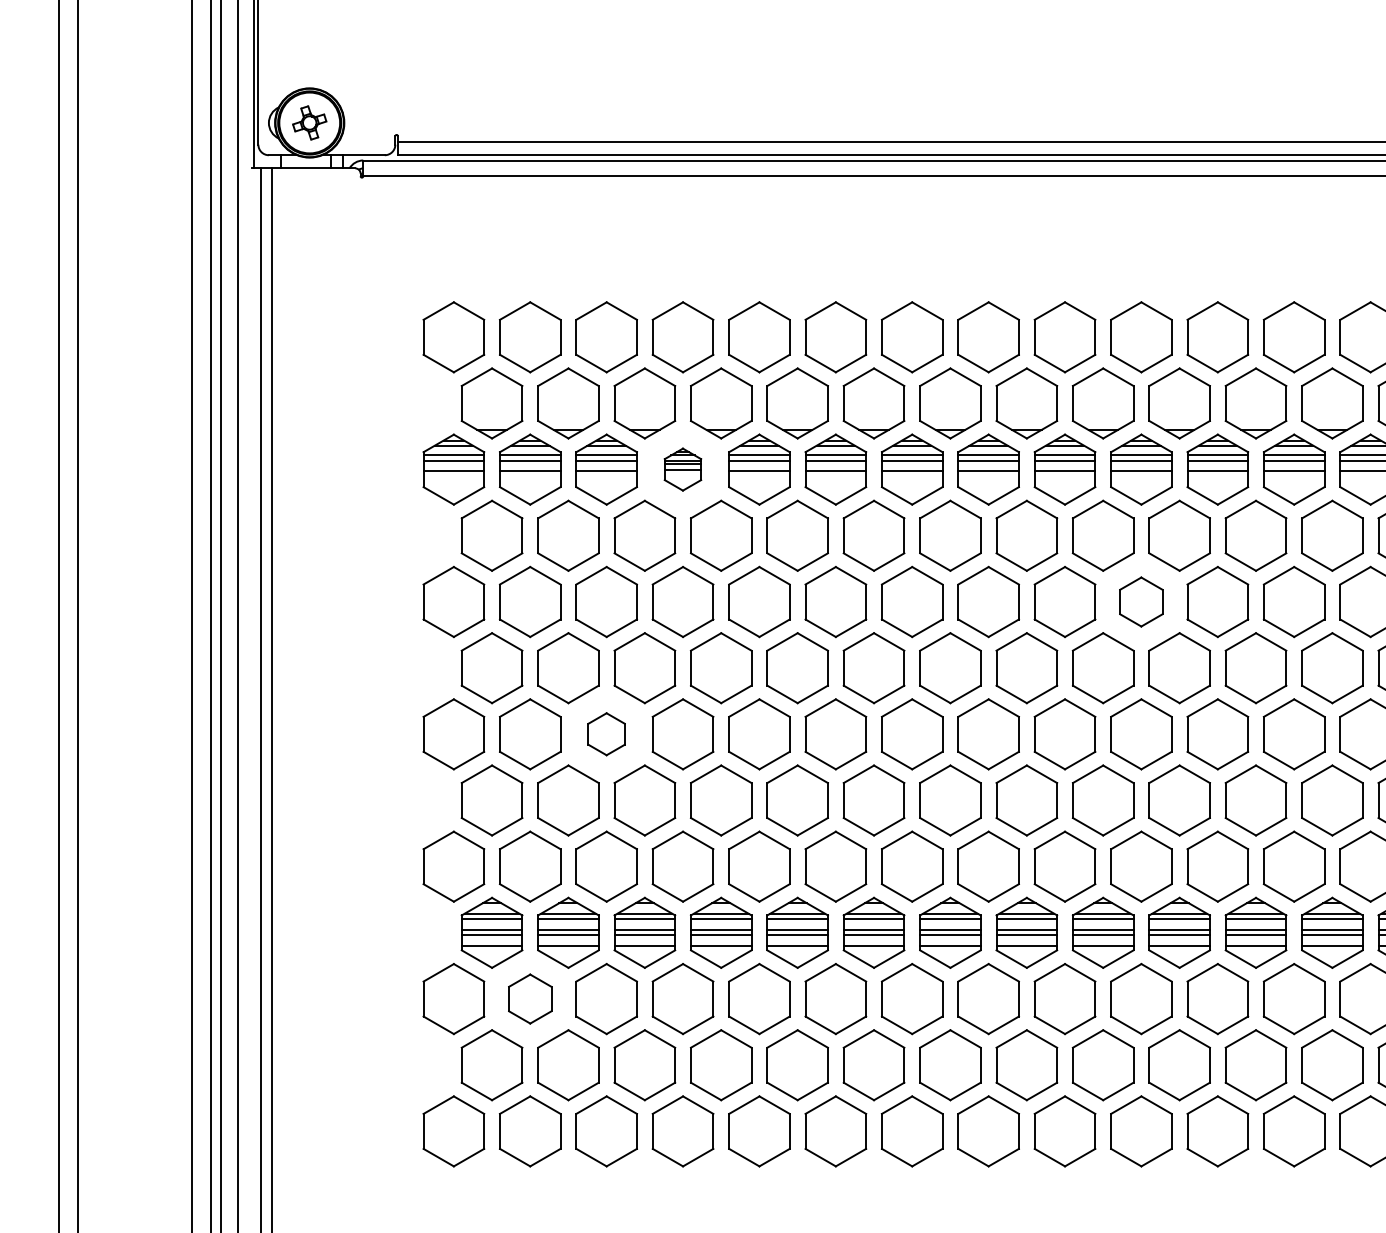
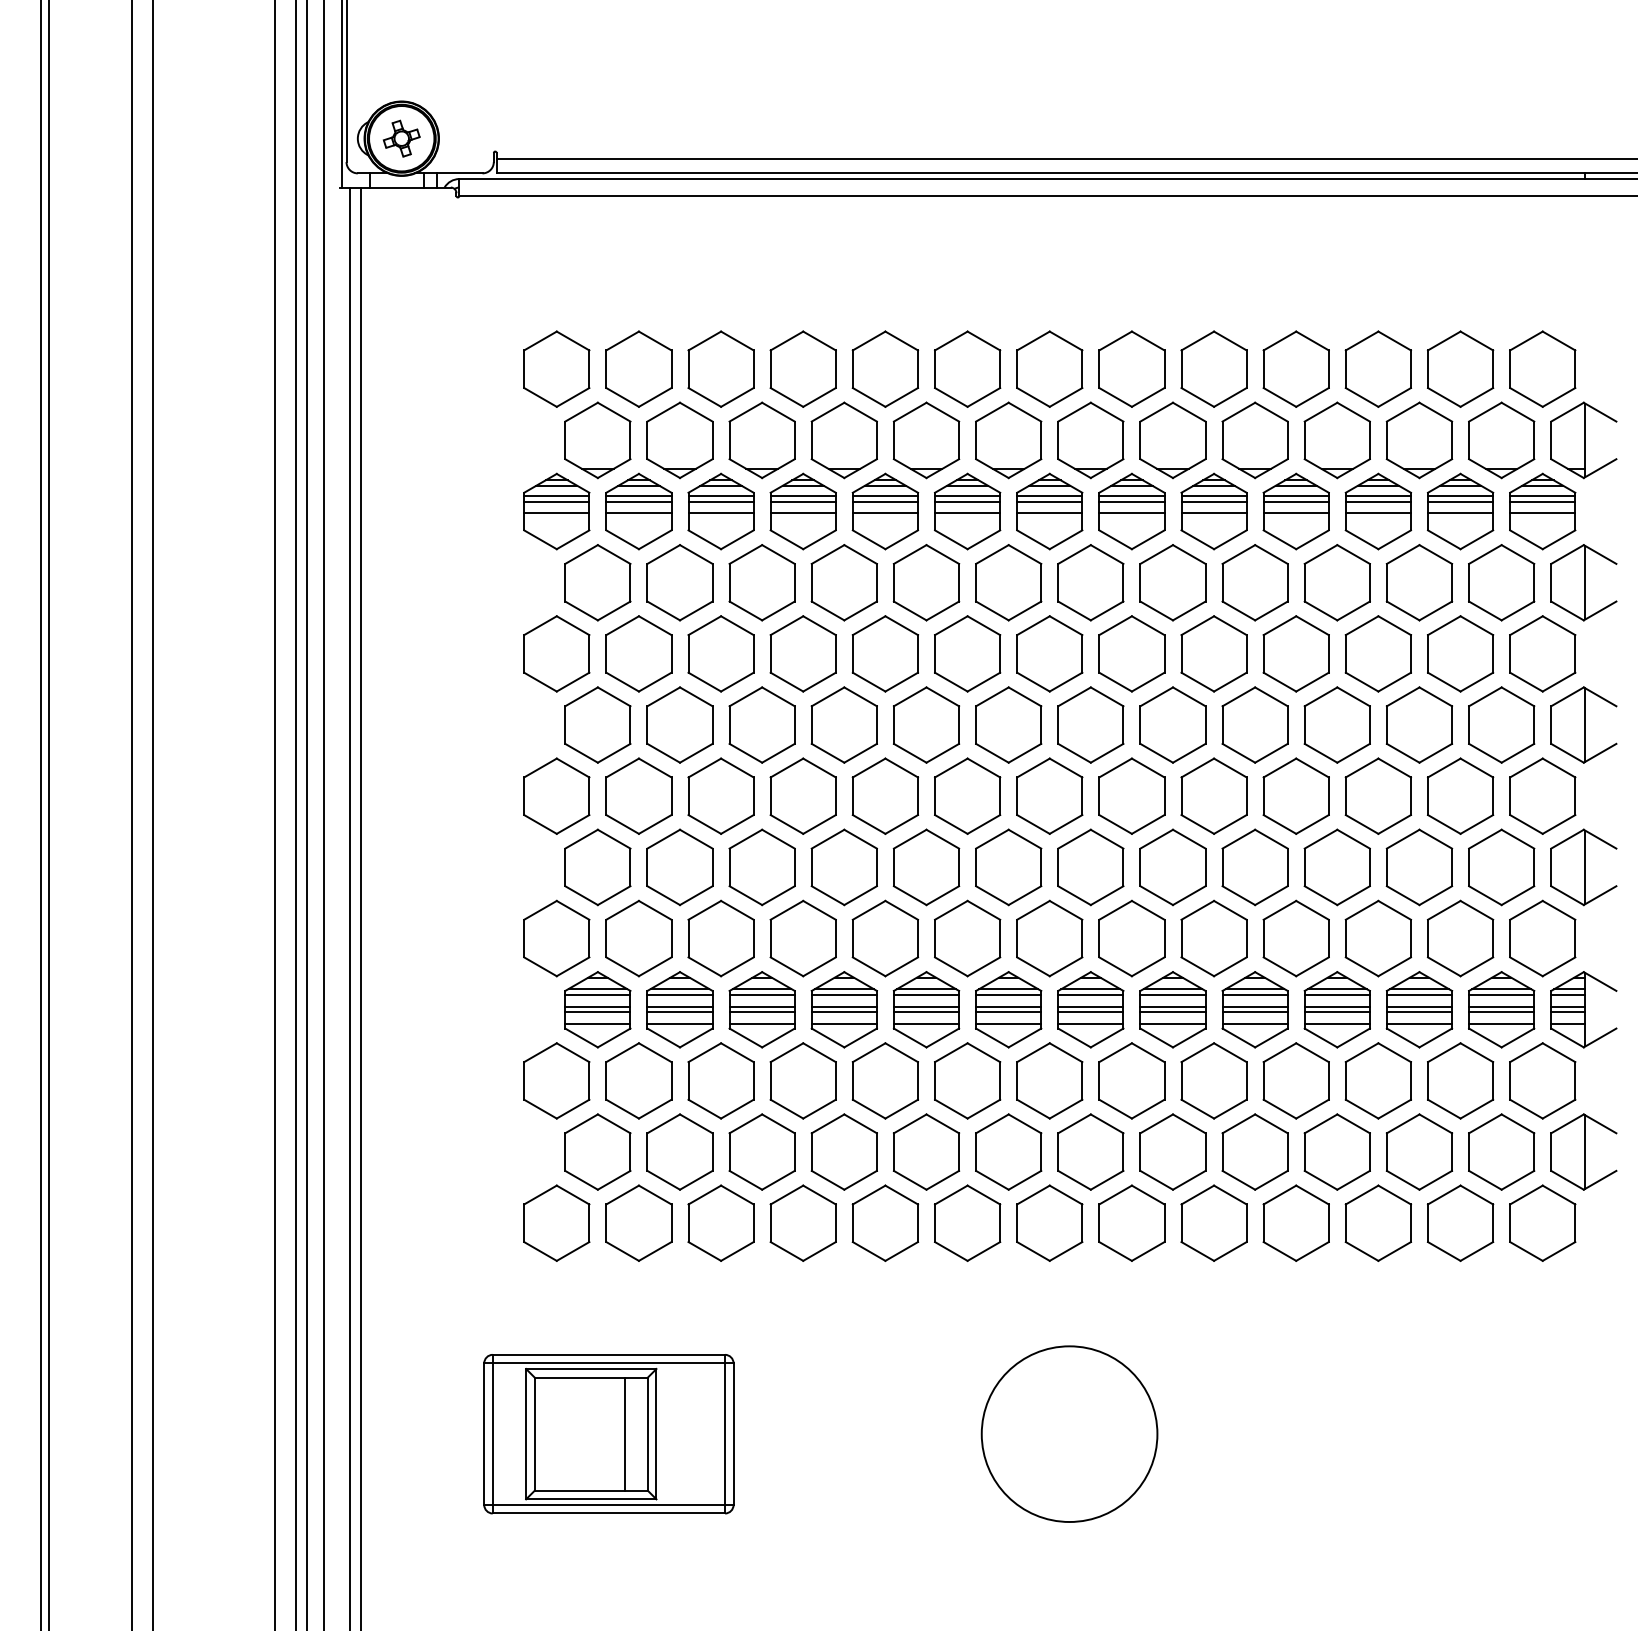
part: (682, 469) -> (802, 511), size x1.67
part: (1140, 601) -> (1295, 653), size x1.43
part: (606, 733) -> (720, 795), size x1.67
part: (529, 998) -> (638, 1080), size x1.43

